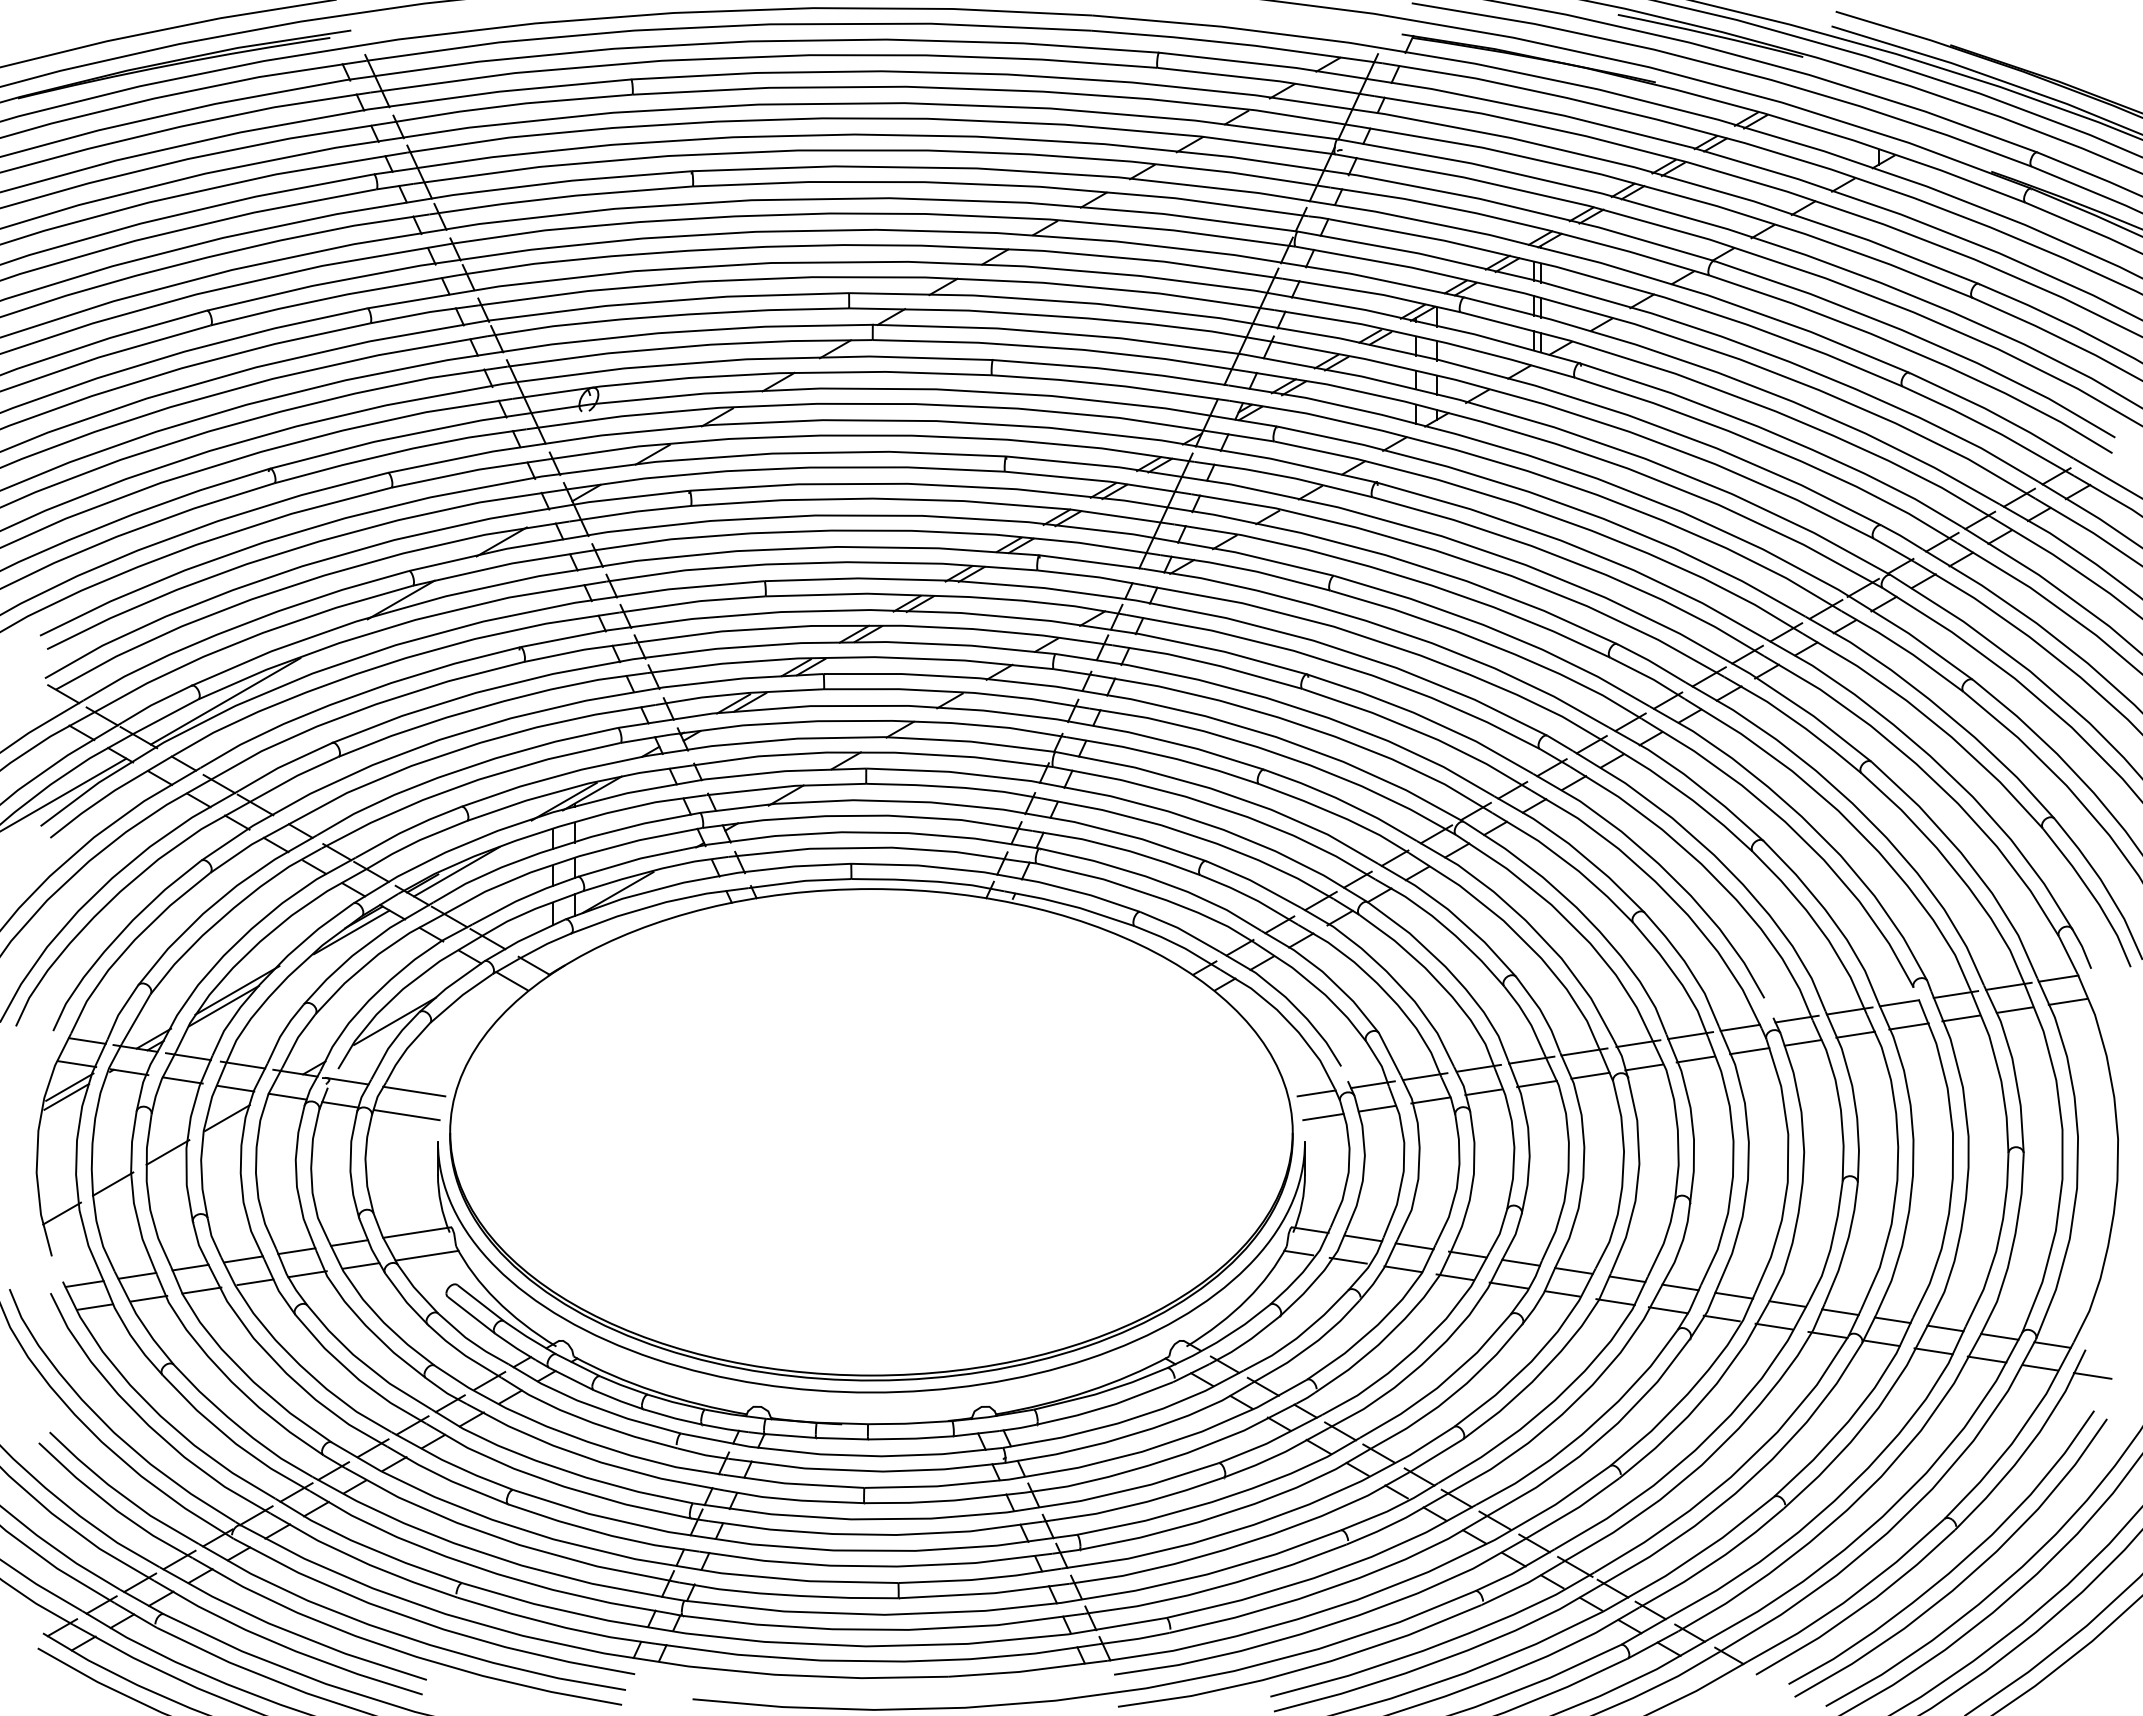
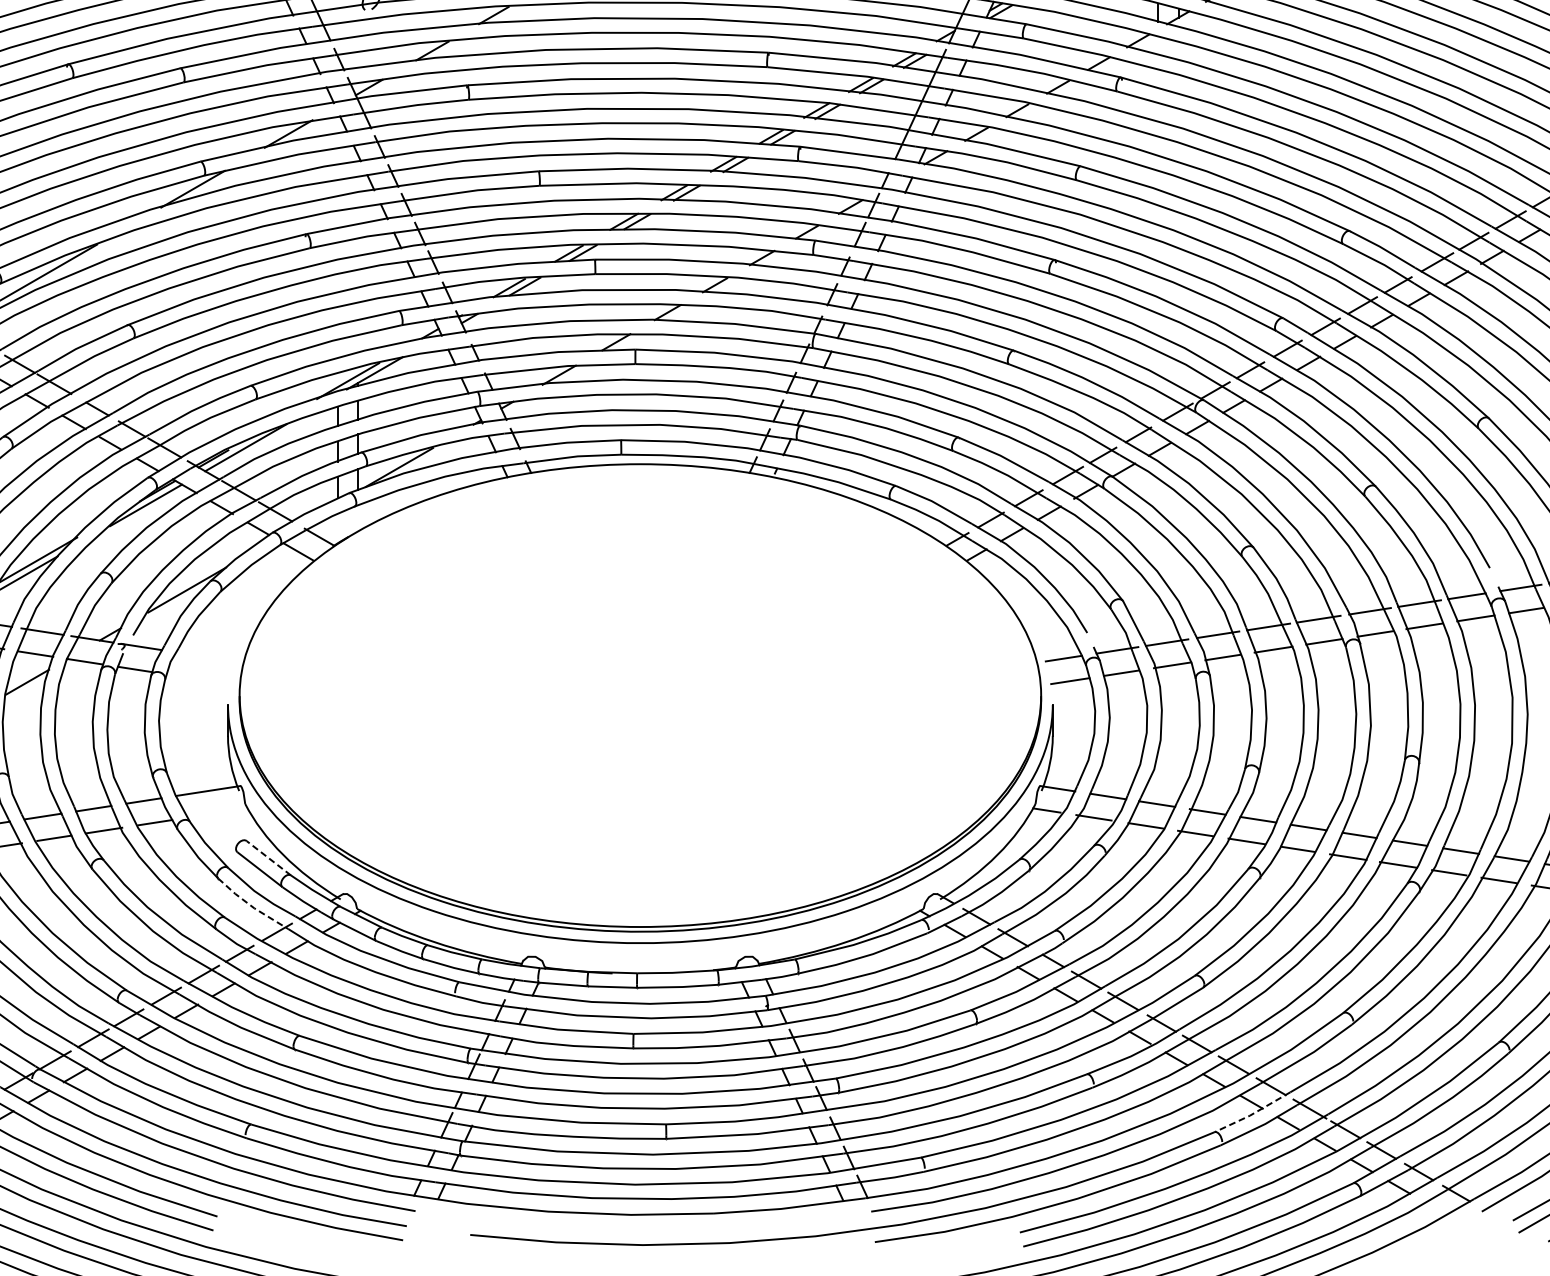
line: (414, 1091) -> (205, 656), removed
line: (406, 1115) -> (198, 679), removed
line: (426, 1255) -> (217, 812), removed
line: (480, 1302) -> (268, 857), solid -> dashed
line: (462, 1353) -> (251, 906), solid -> dashed
line: (1515, 1571) -> (1253, 1113), solid -> dashed

